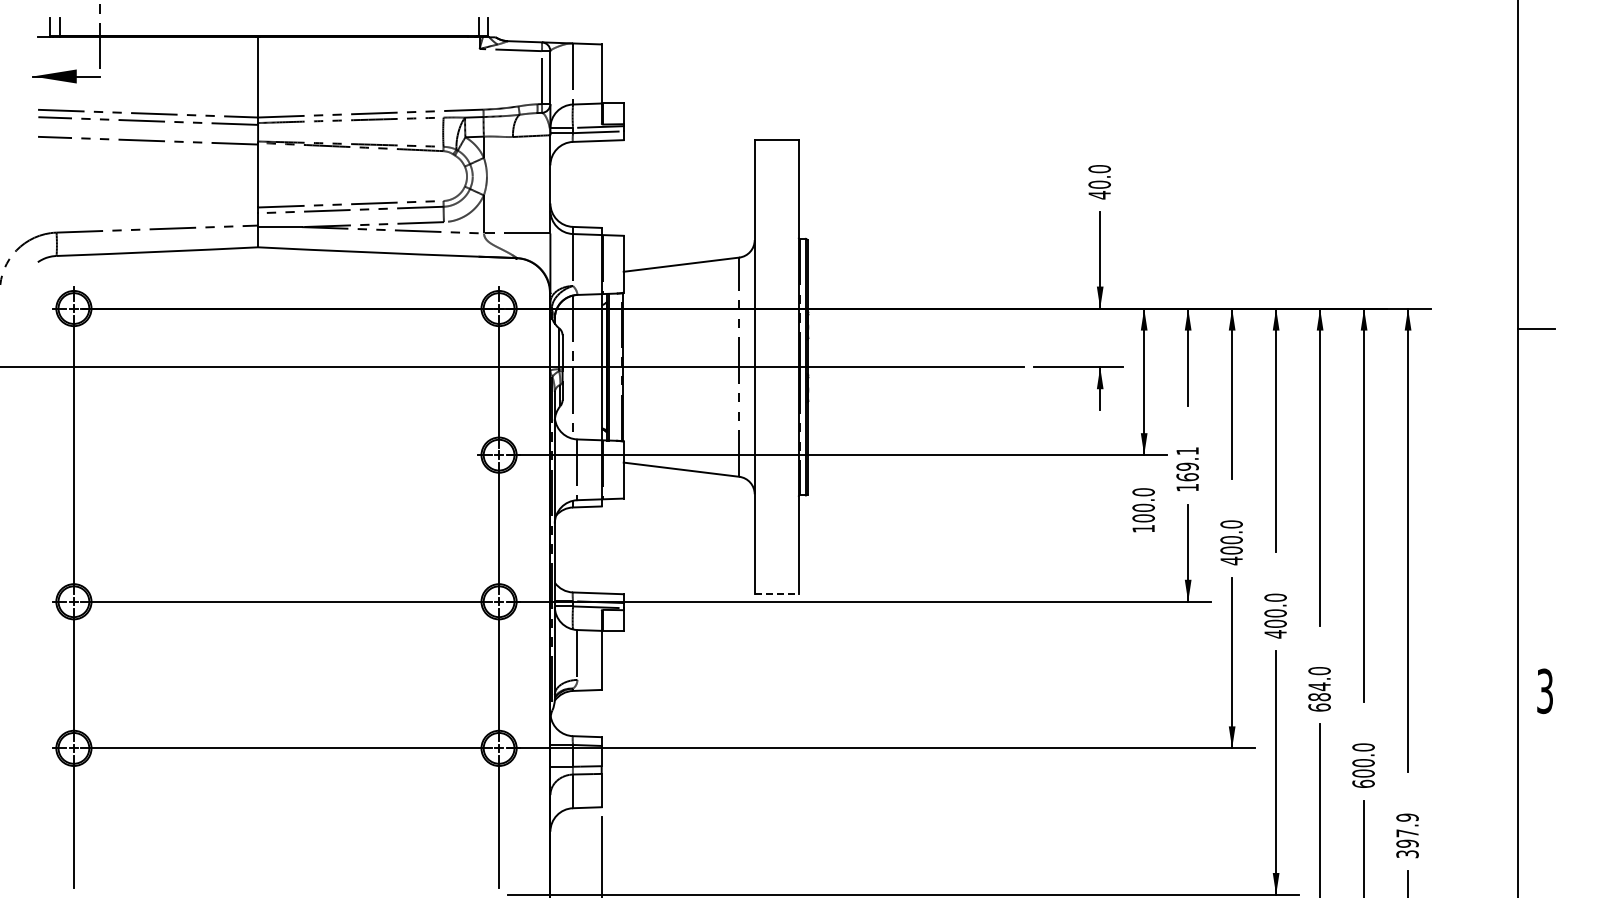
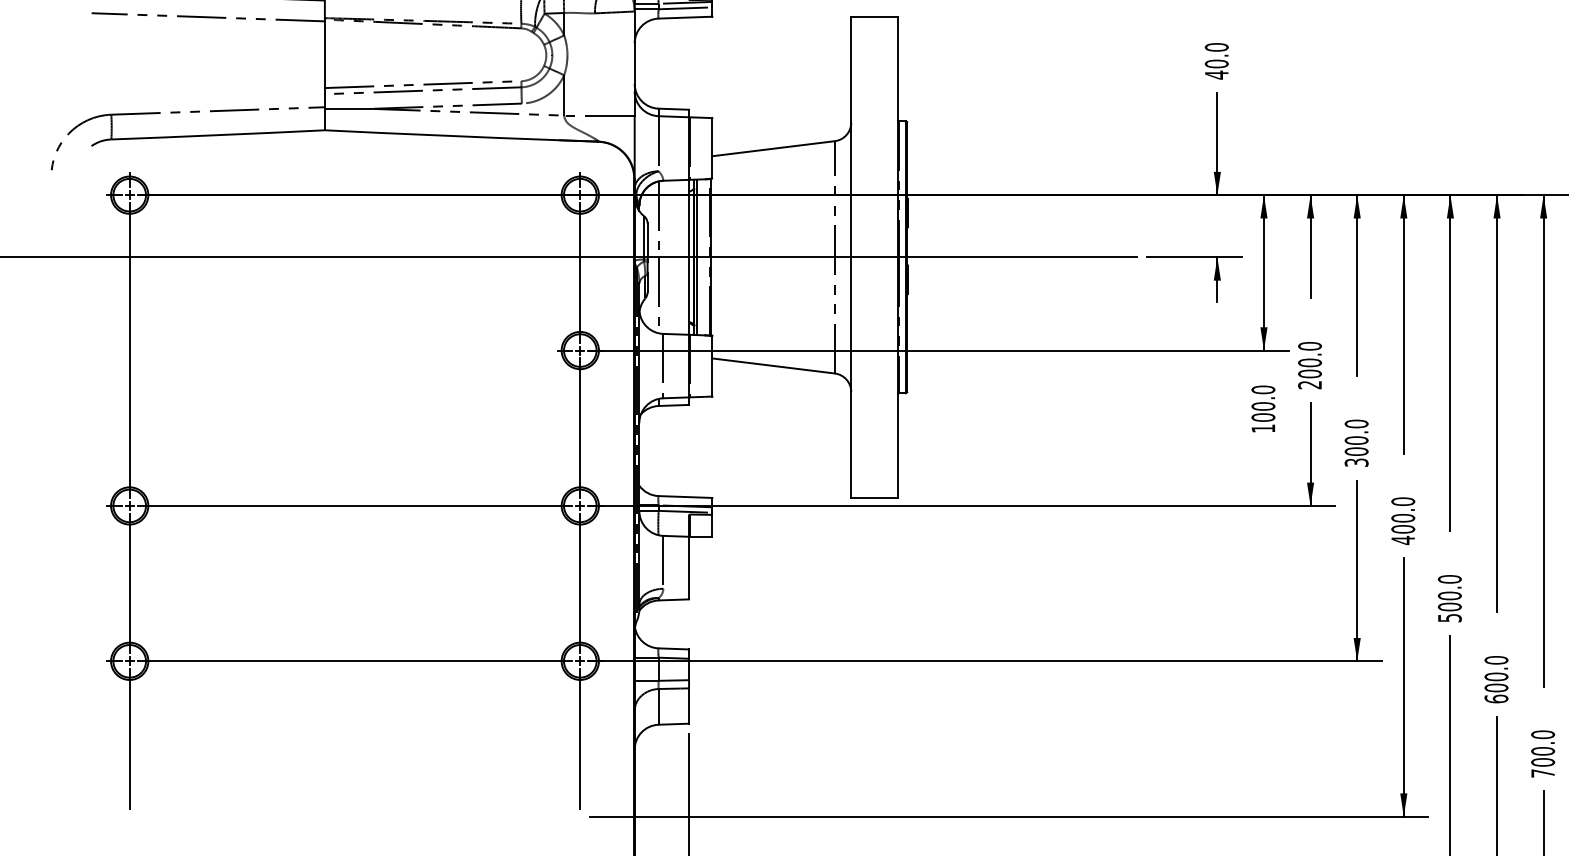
text: (1187, 469) -> (1309, 365), 169.1 -> 200.0
text: (1231, 560) -> (1356, 462), 400.0 -> 300.0
line: (776, 594) -> (874, 498), dashed -> solid
text: (1319, 696) -> (1449, 606), 684.0 -> 500.0
text: (1407, 835) -> (1543, 753), 397.9 -> 700.0

